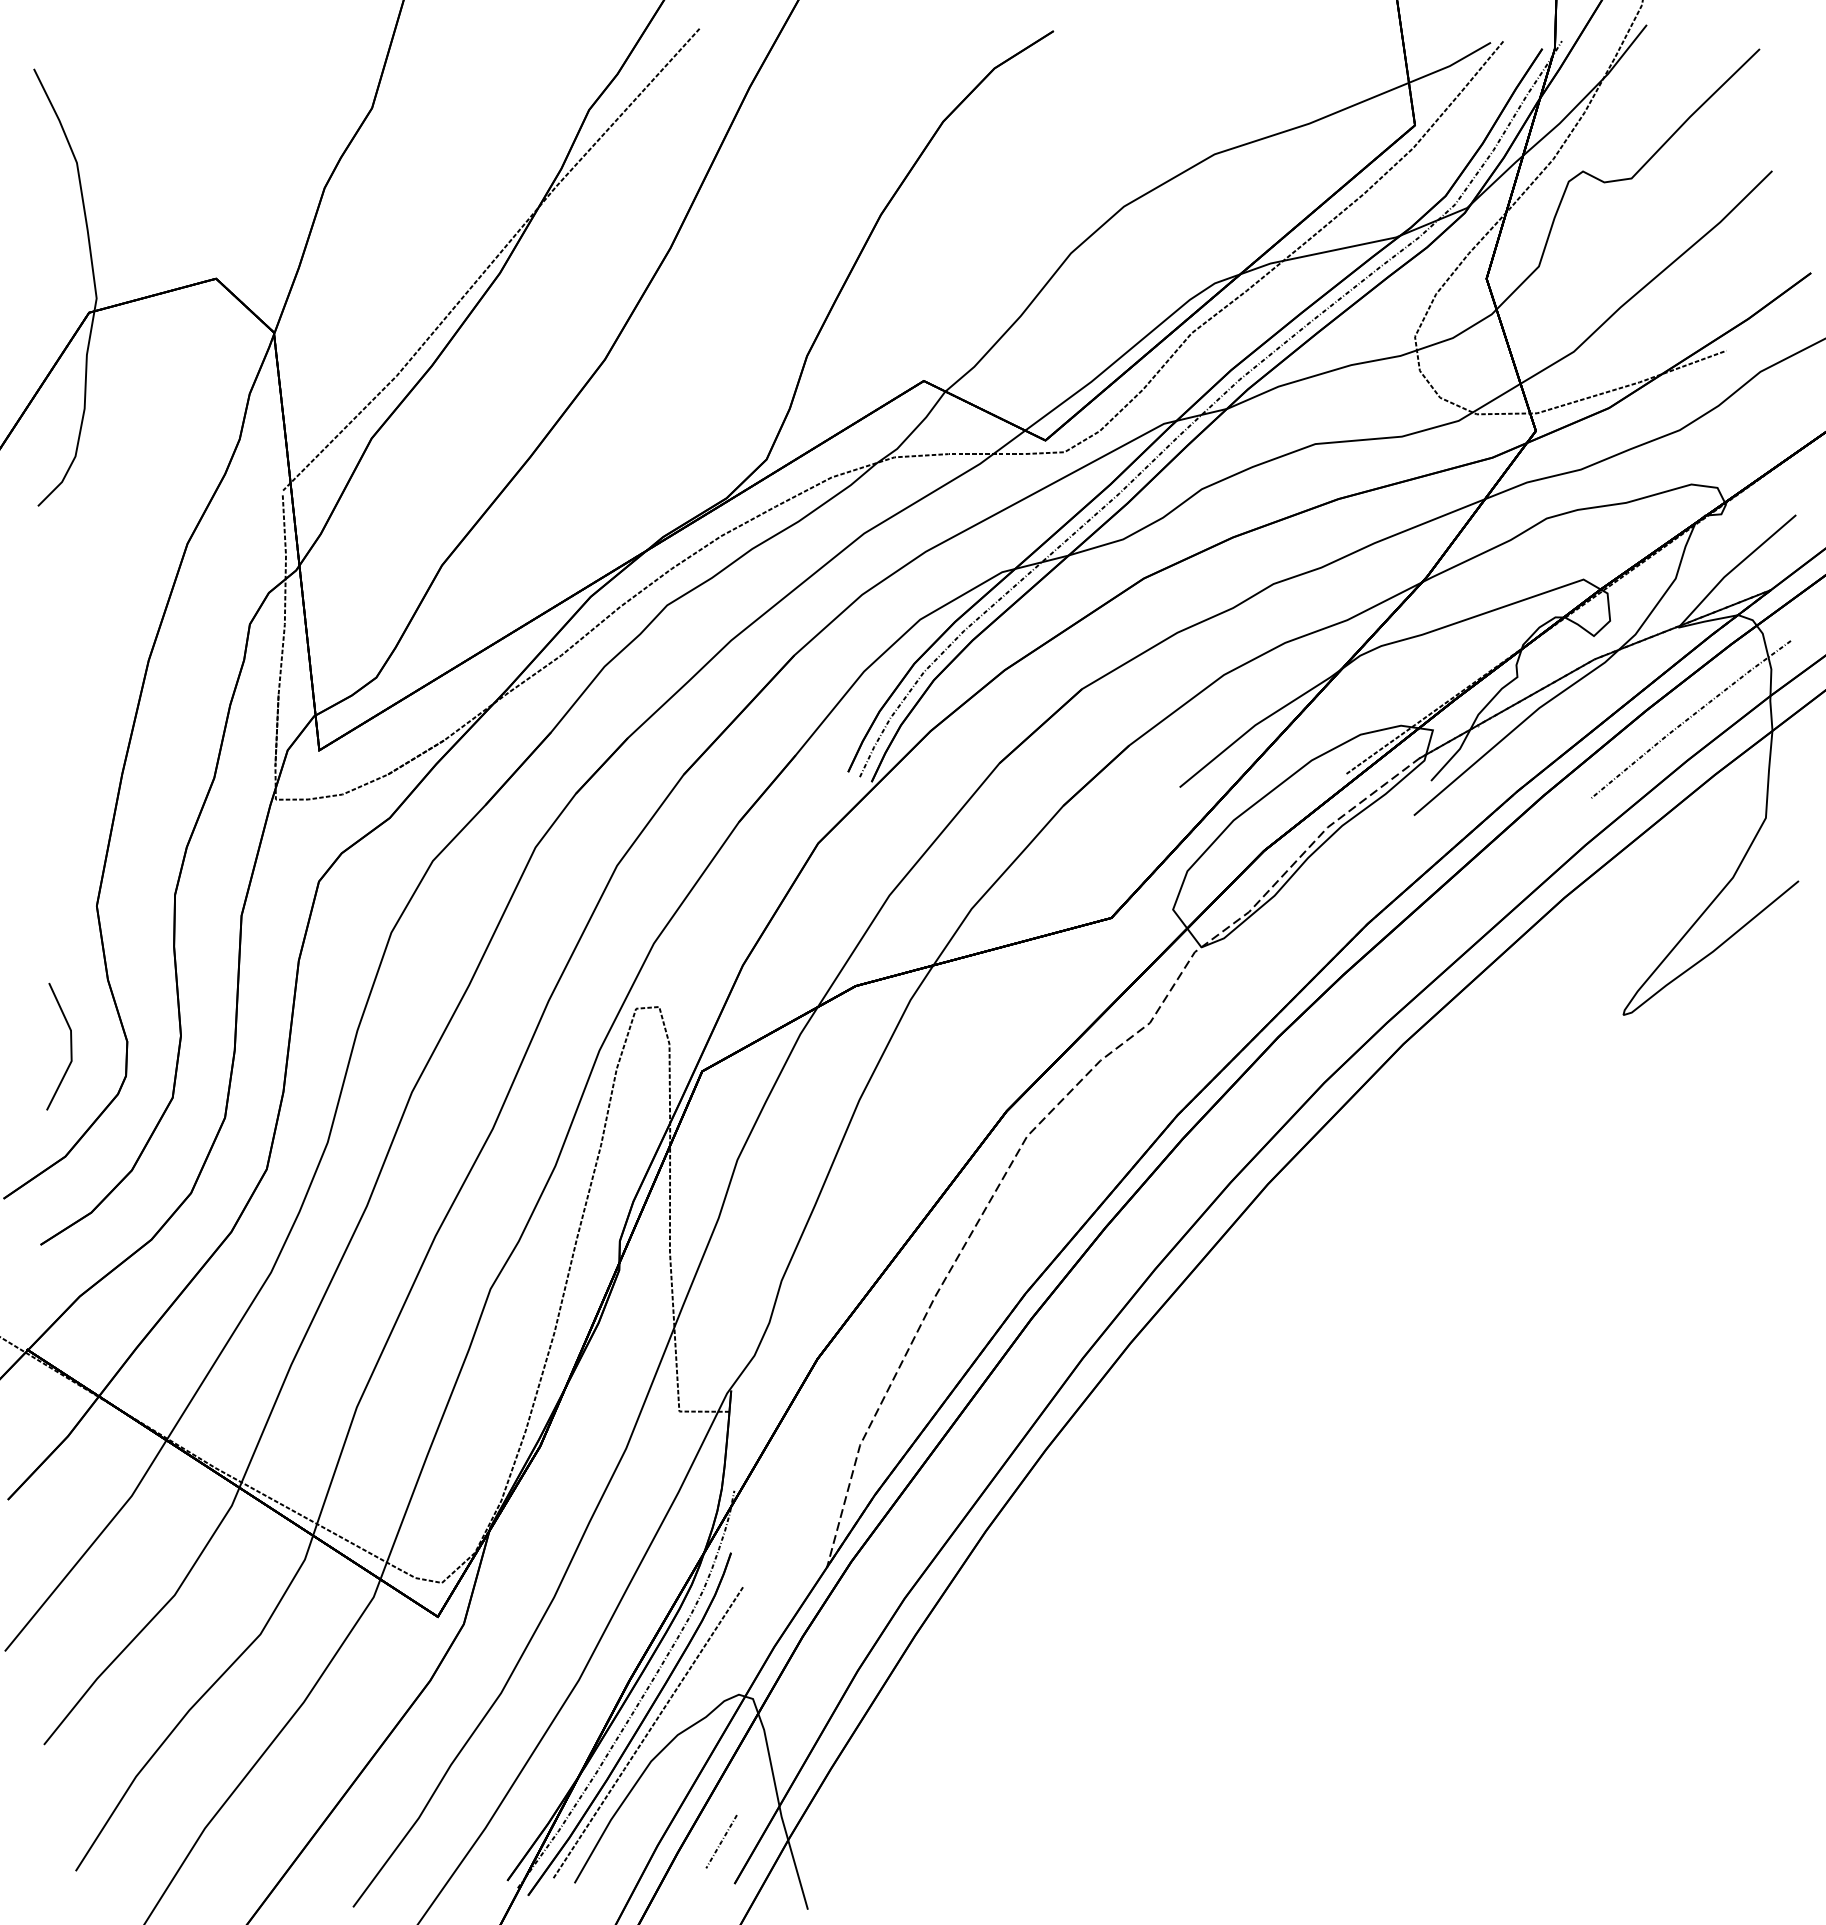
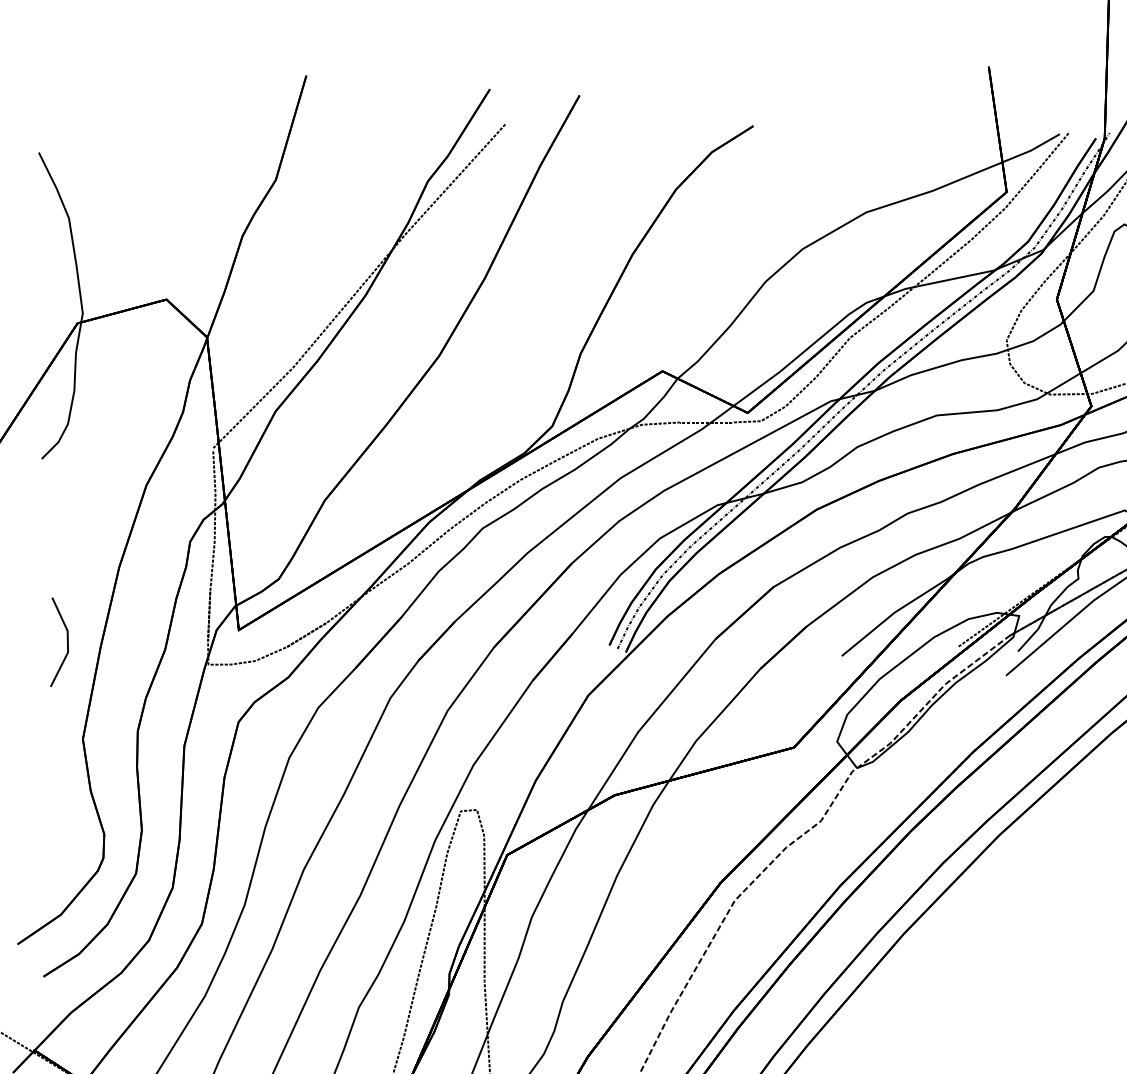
line: (70, 1046) -> (67, 642), moved

